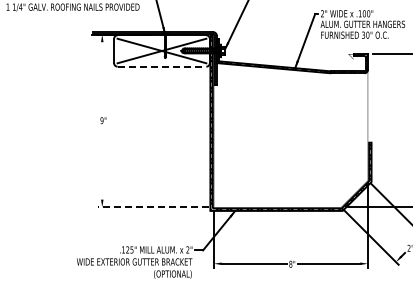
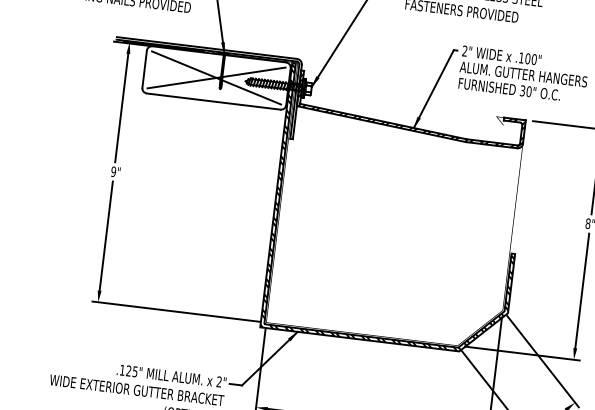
line: (162, 66) -> (214, 101), dashed -> solid
line: (102, 78) -> (122, 108), added
line: (102, 163) -> (106, 236), added
line: (153, 207) -> (175, 311), dashed -> solid

